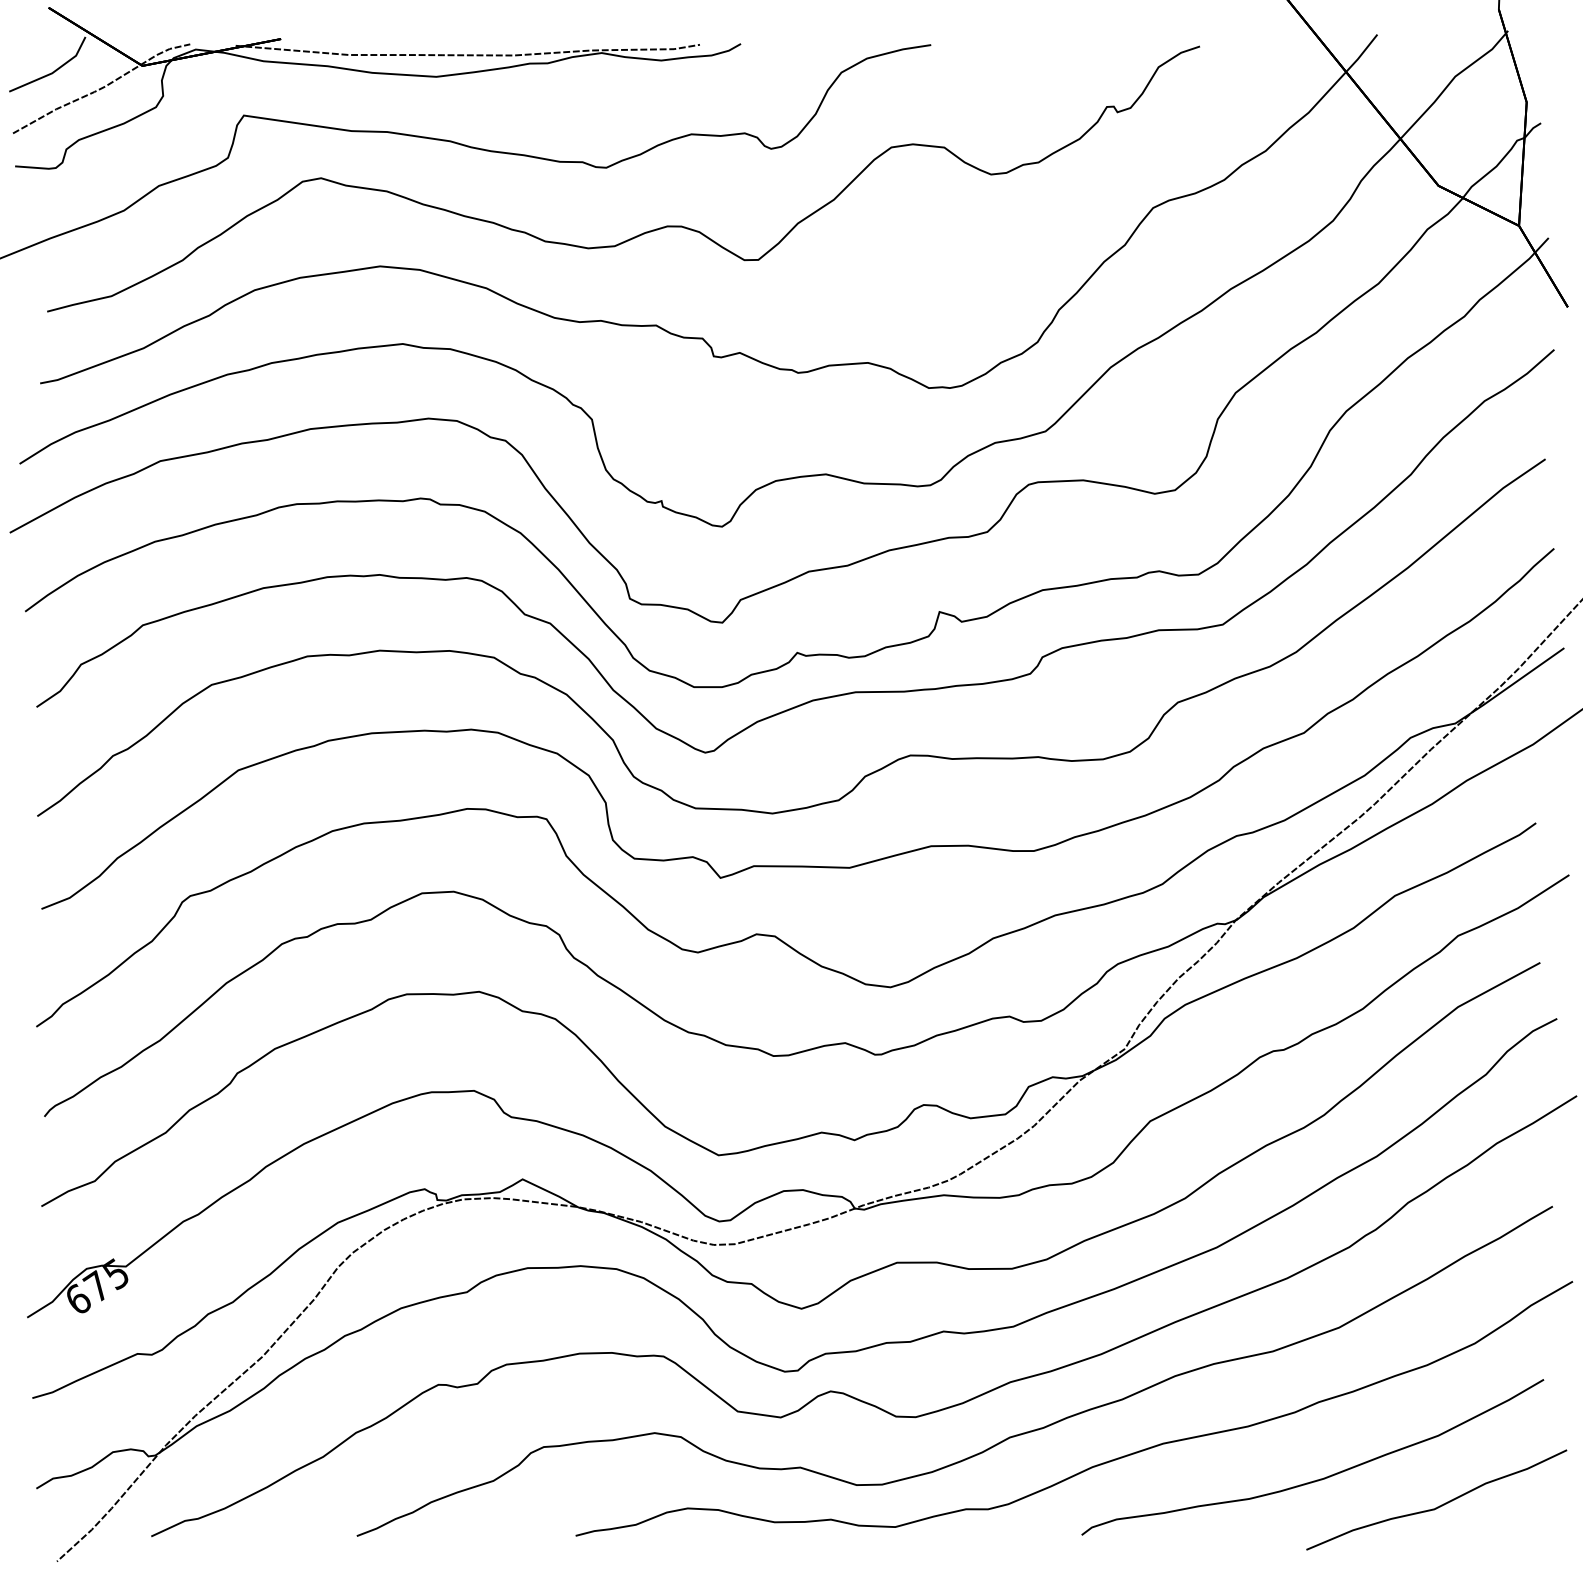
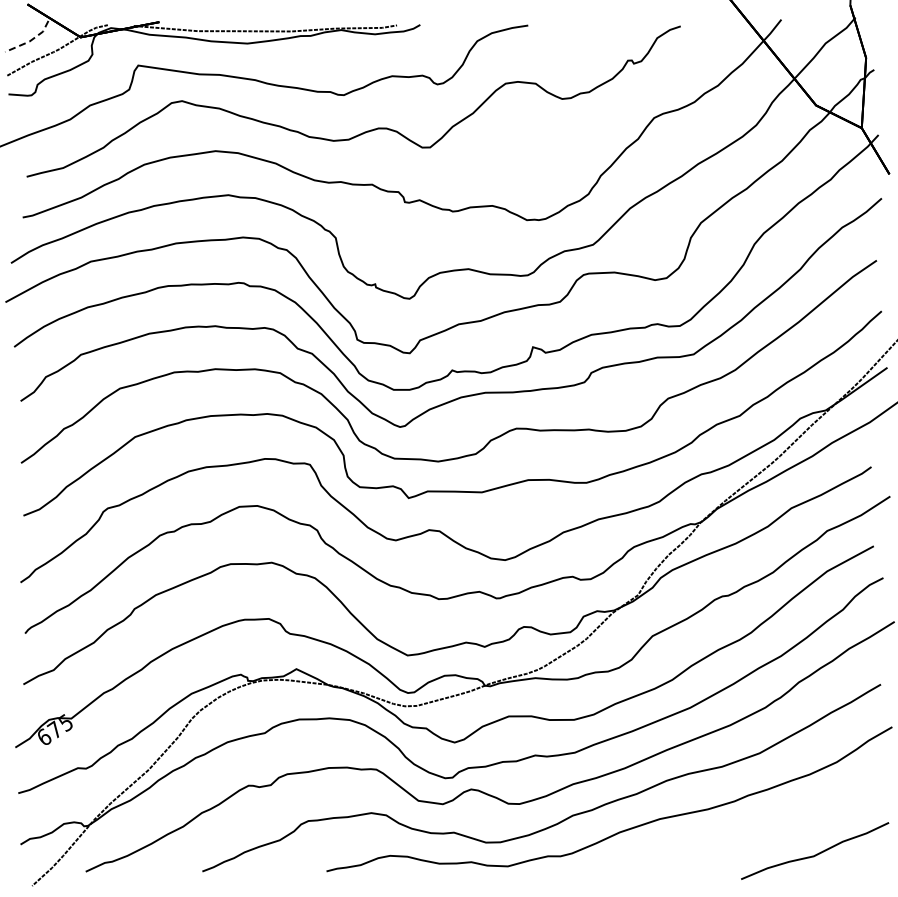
line: (53, 73) -> (30, 41), solid -> dashed
curve: (1319, 1477) -> (748, 838), removed

